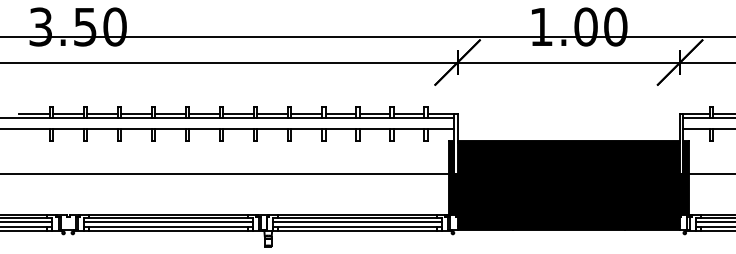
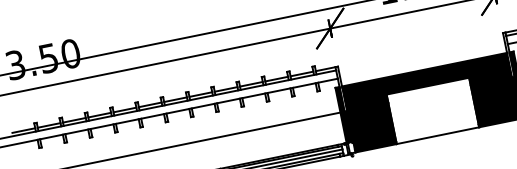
fill: (568, 195) -> (432, 110), removed

